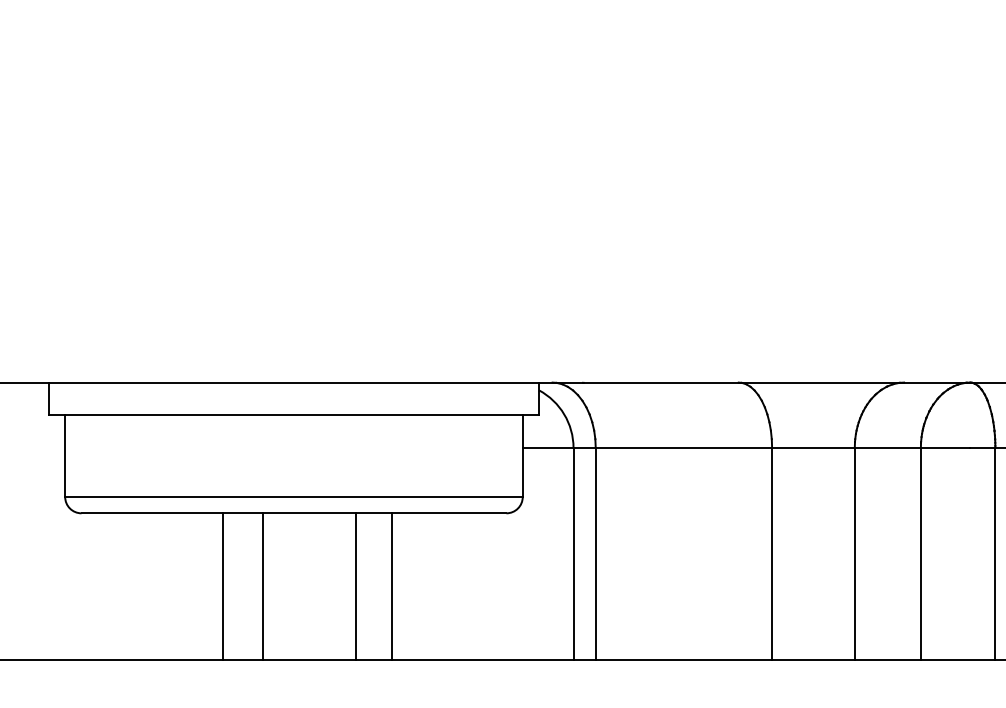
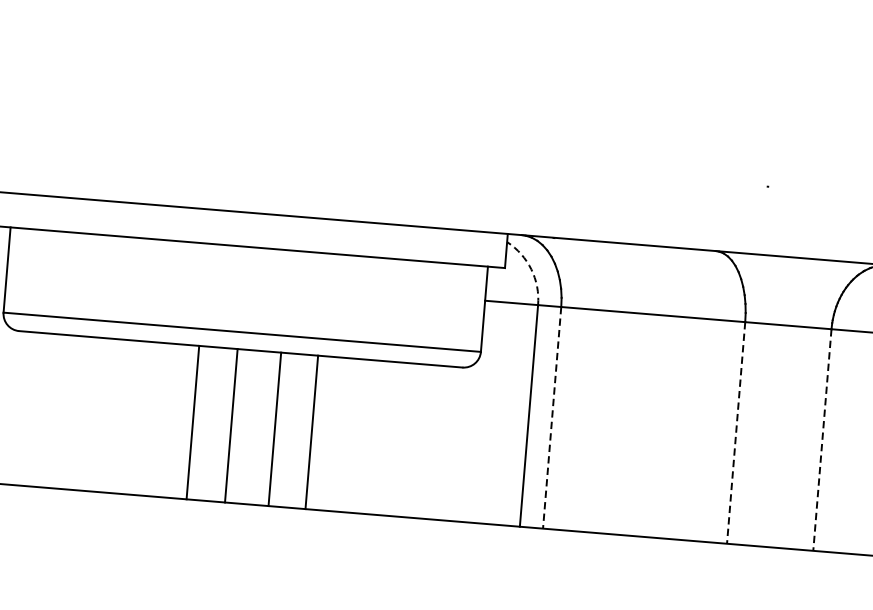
arc: (564, 414) -> (531, 269), solid -> dashed
line: (595, 554) -> (551, 418), solid -> dashed
line: (772, 554) -> (736, 433), solid -> dashed
line: (854, 554) -> (822, 440), solid -> dashed
line: (223, 586) -> (193, 422), moved
line: (262, 586) -> (230, 425), moved
line: (355, 586) -> (274, 428), moved
line: (392, 586) -> (312, 432), moved

